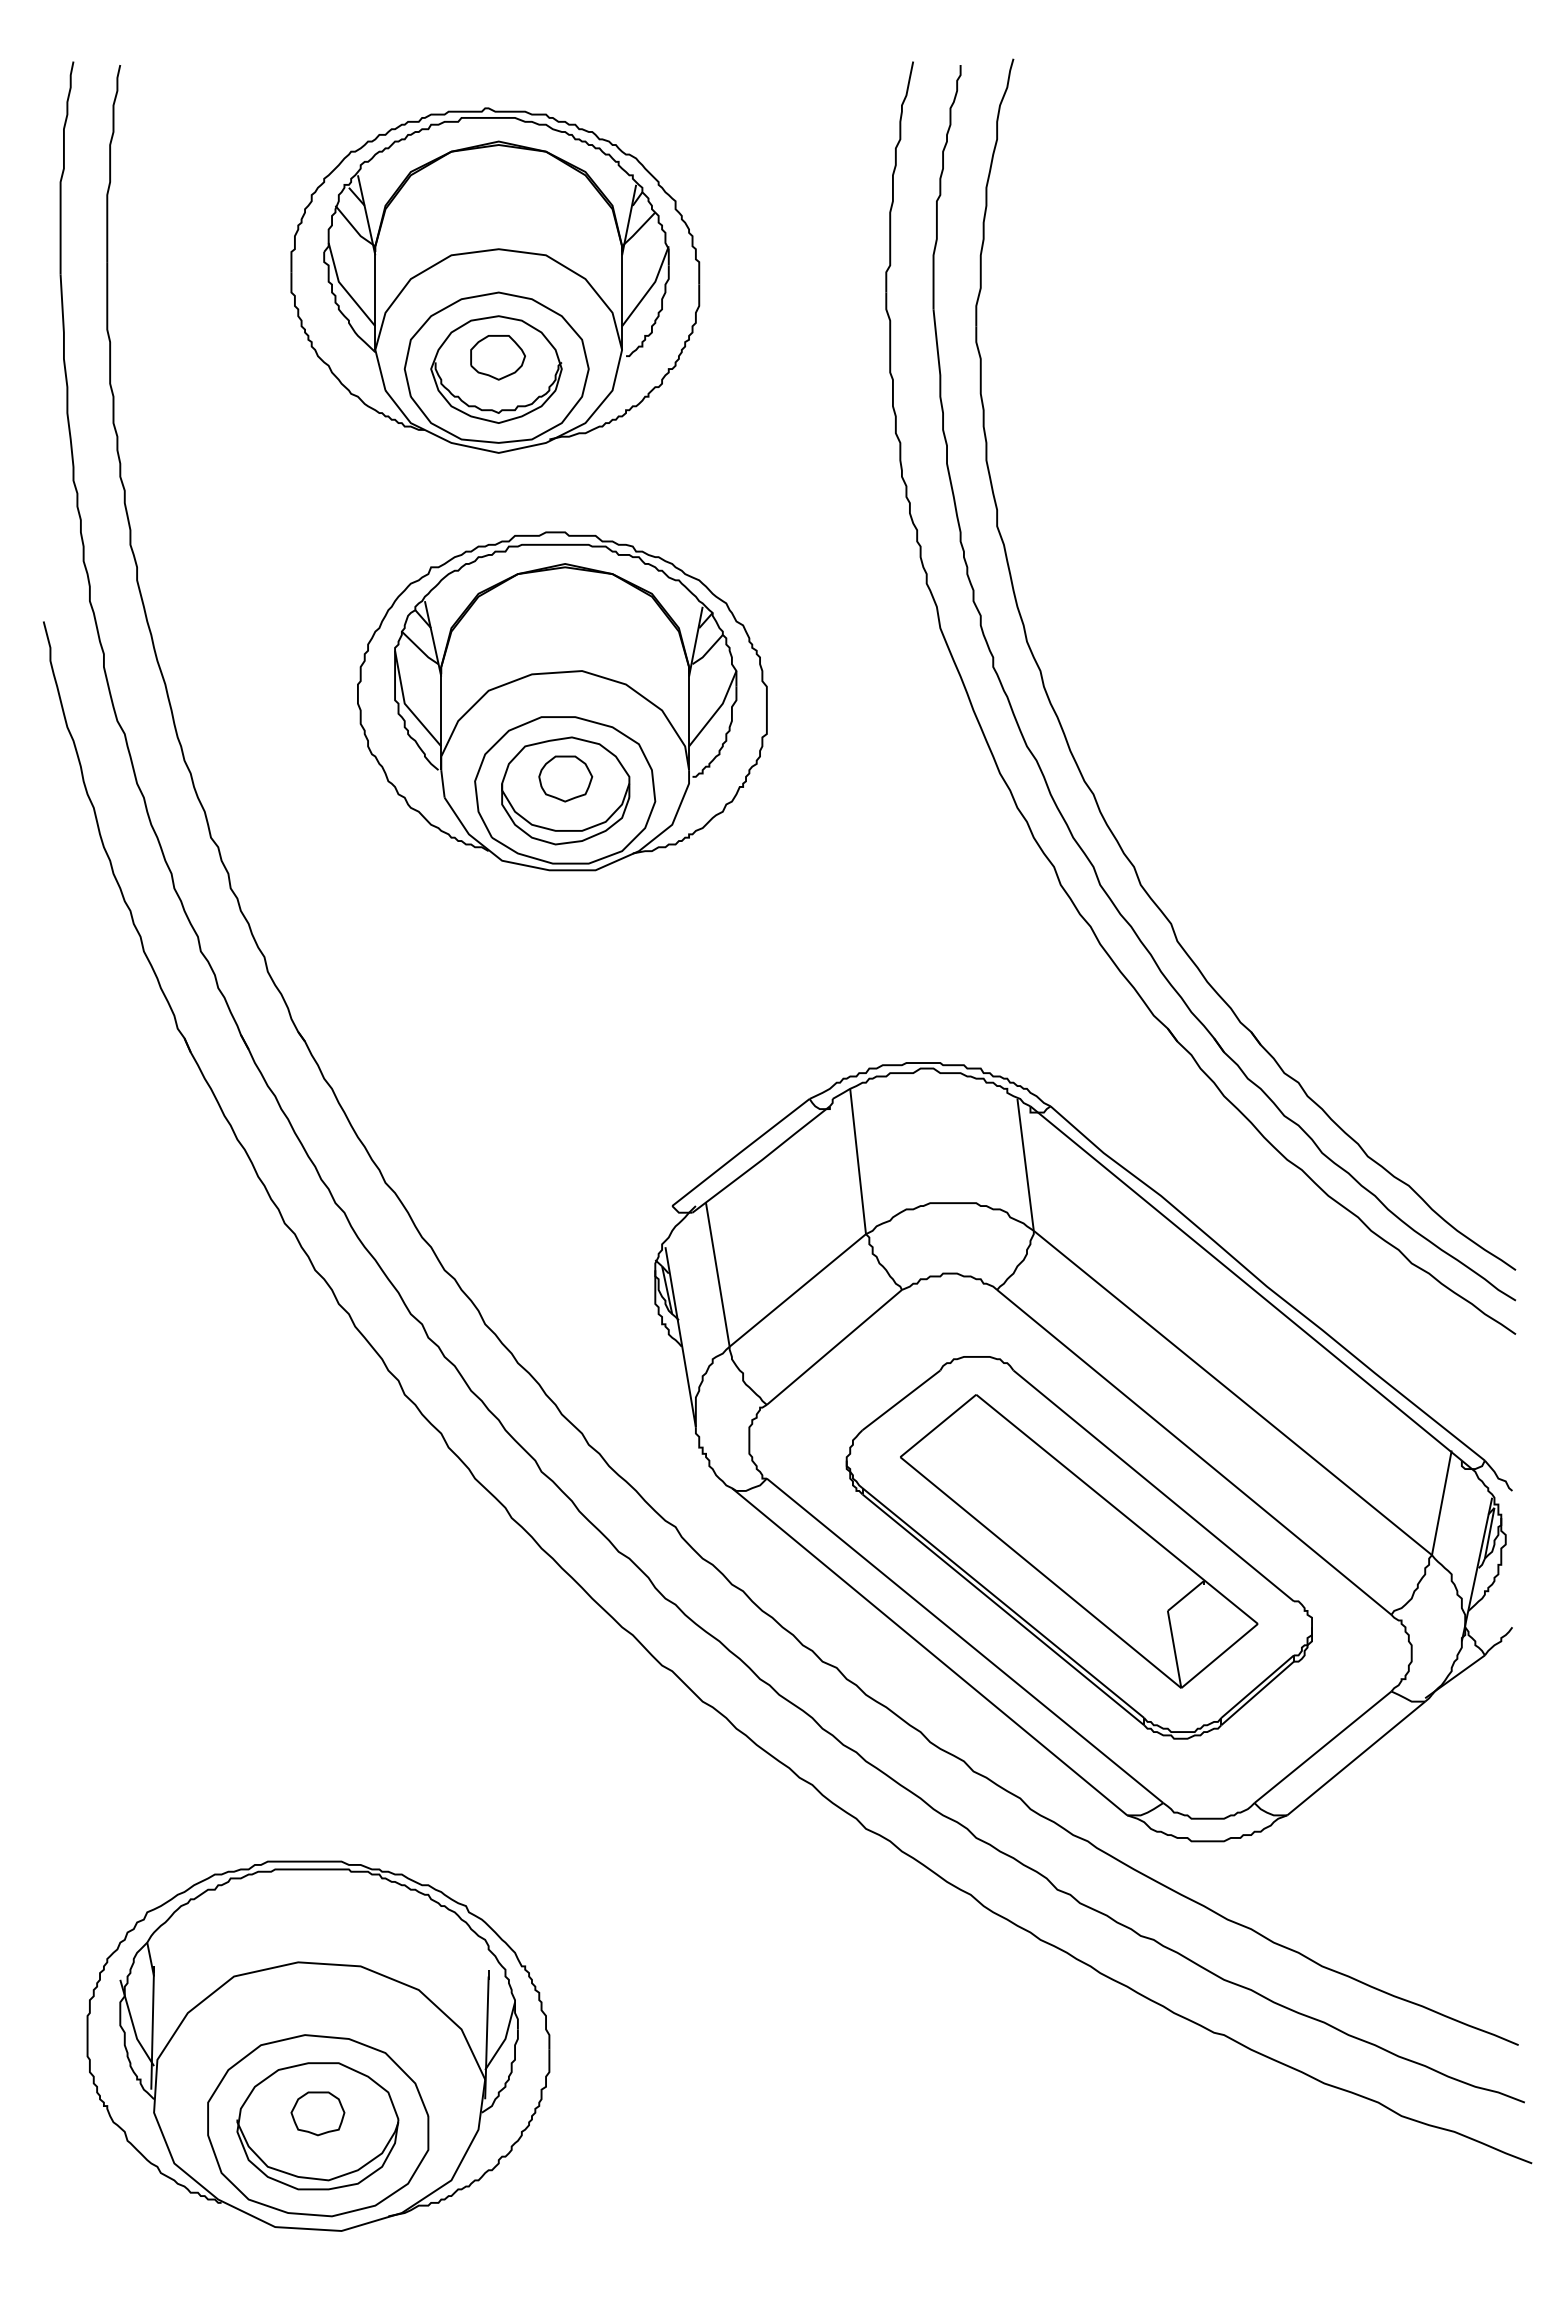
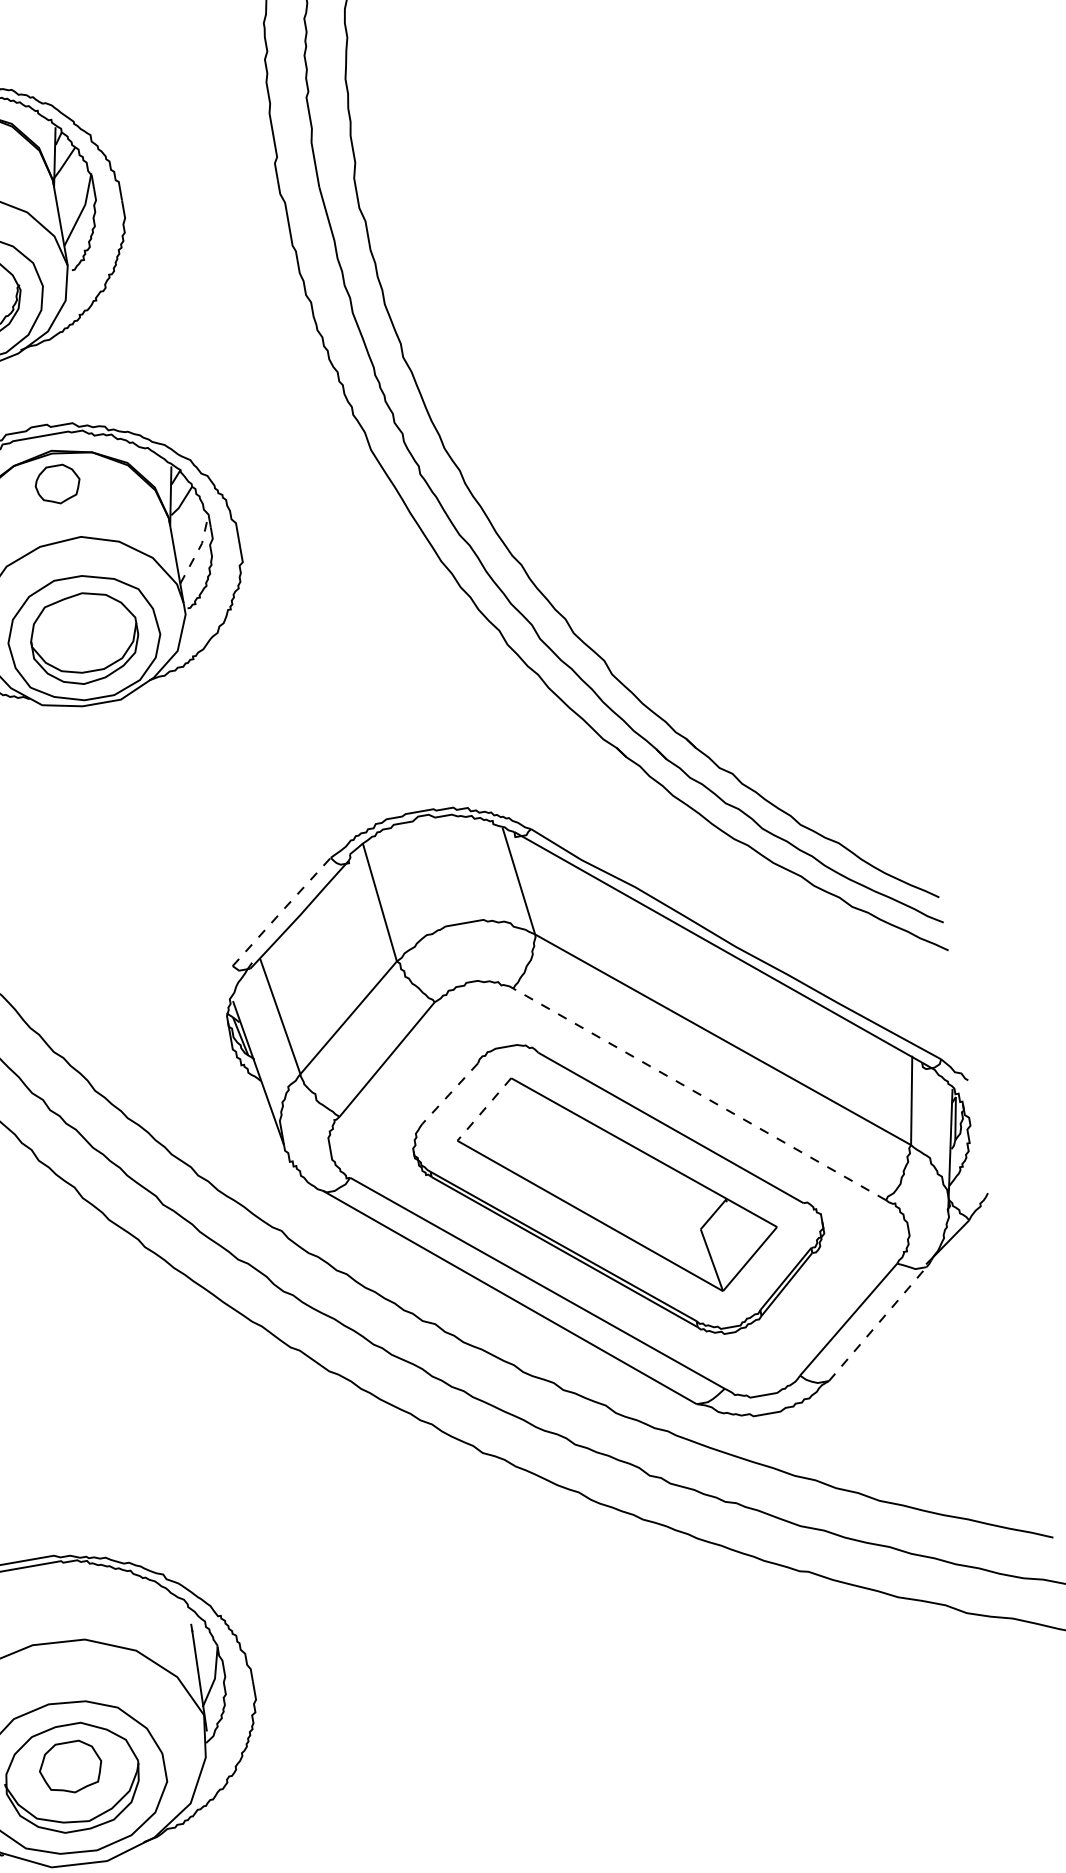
line: (717, 710) -> (198, 549), solid -> dashed
part: (565, 778) -> (57, 484), moved
line: (740, 1152) -> (281, 912), solid -> dashed
line: (901, 1400) -> (450, 1093), solid -> dashed
line: (937, 1426) -> (483, 1110), solid -> dashed
line: (1193, 1452) -> (699, 1094), solid -> dashed
line: (1356, 1758) -> (878, 1324), solid -> dashed
part: (317, 2113) -> (70, 1767), size x1.4

